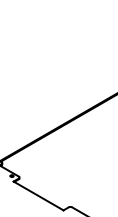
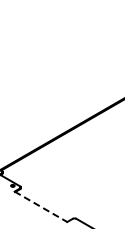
line: (39, 196) -> (41, 207), solid -> dashed

